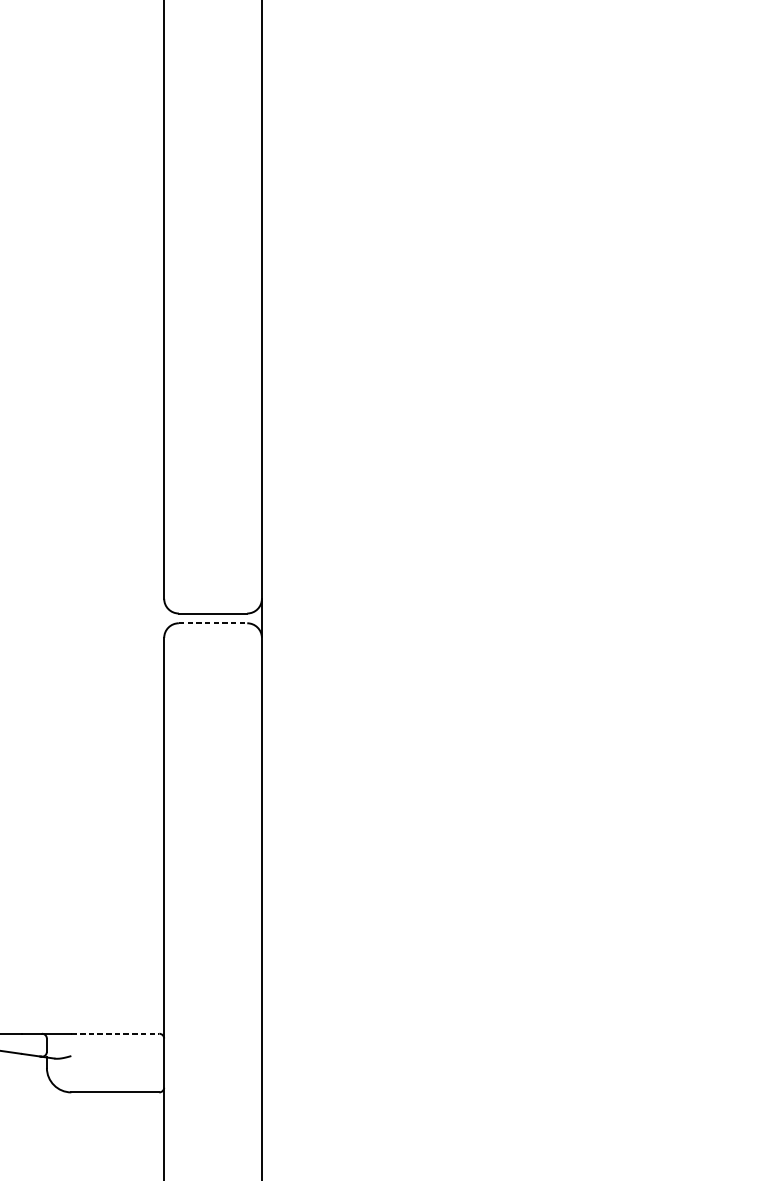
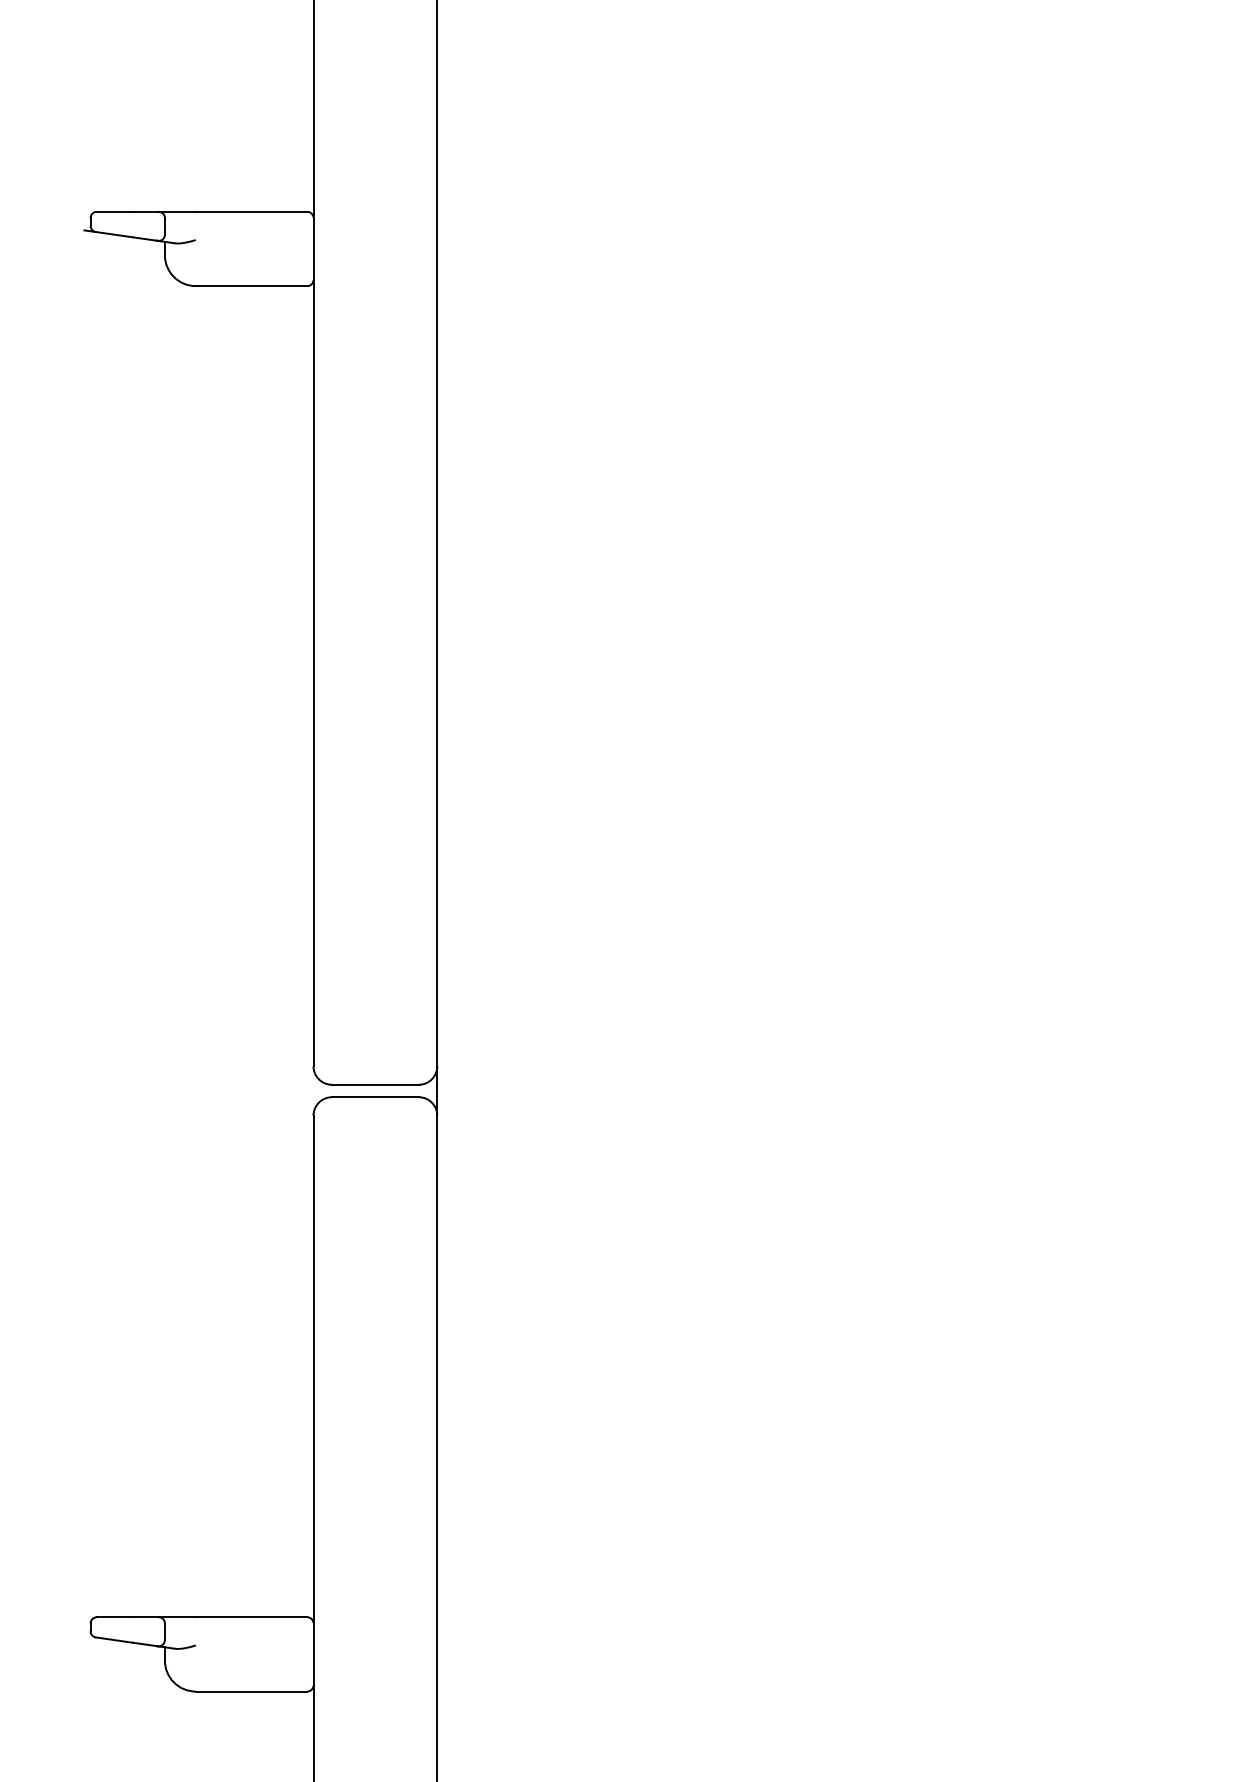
line: (213, 623) -> (375, 1097), dashed -> solid
line: (115, 1033) -> (251, 1617), dashed -> solid

